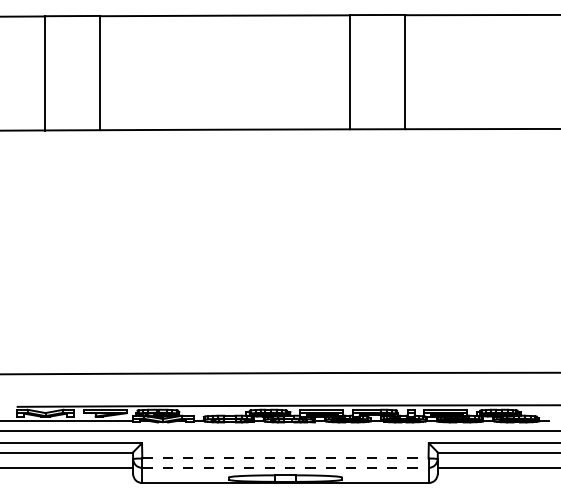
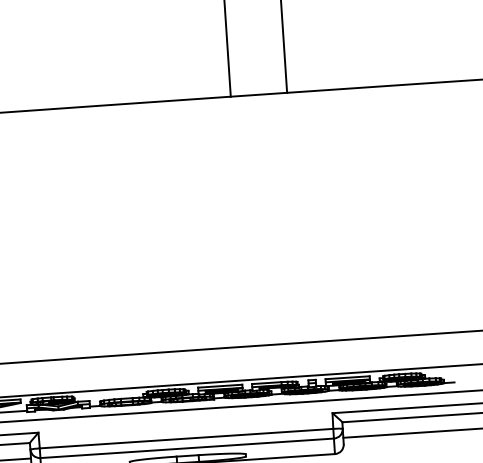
line: (285, 458) -> (186, 438), dashed -> solid
line: (285, 467) -> (187, 447), dashed -> solid

